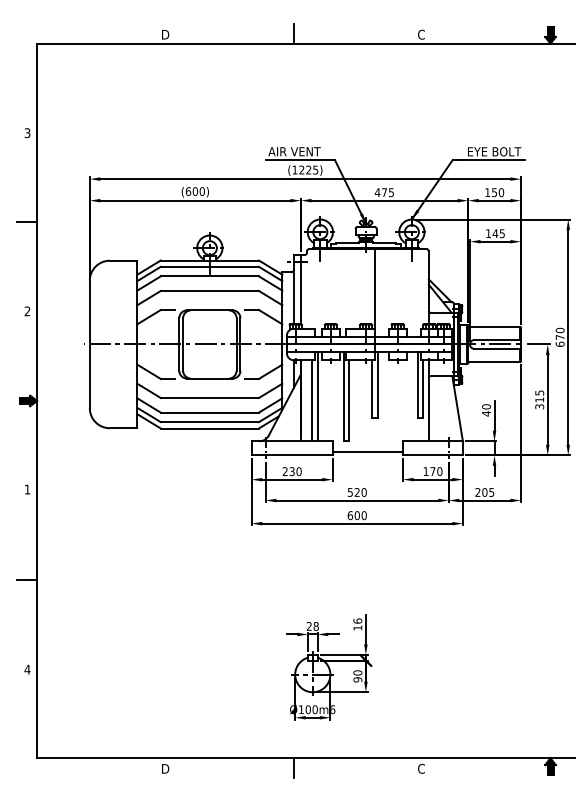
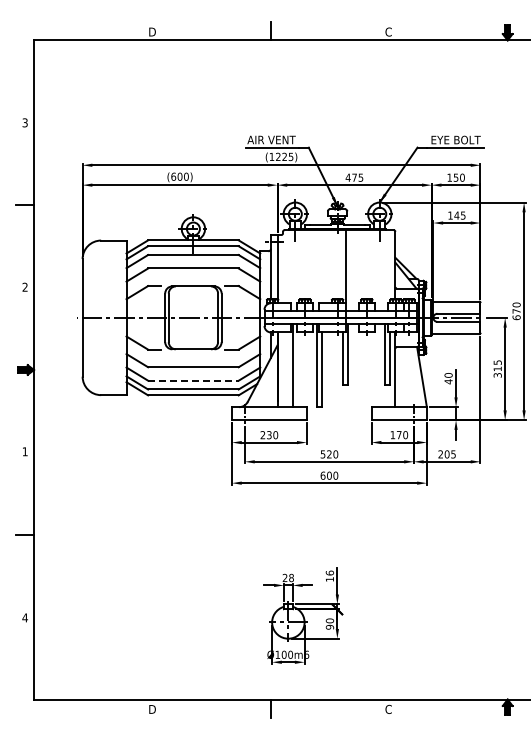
line: (312, 400) -> (288, 369), removed
line: (209, 412) -> (193, 380), solid -> dashed
line: (367, 451) -> (338, 416), removed

